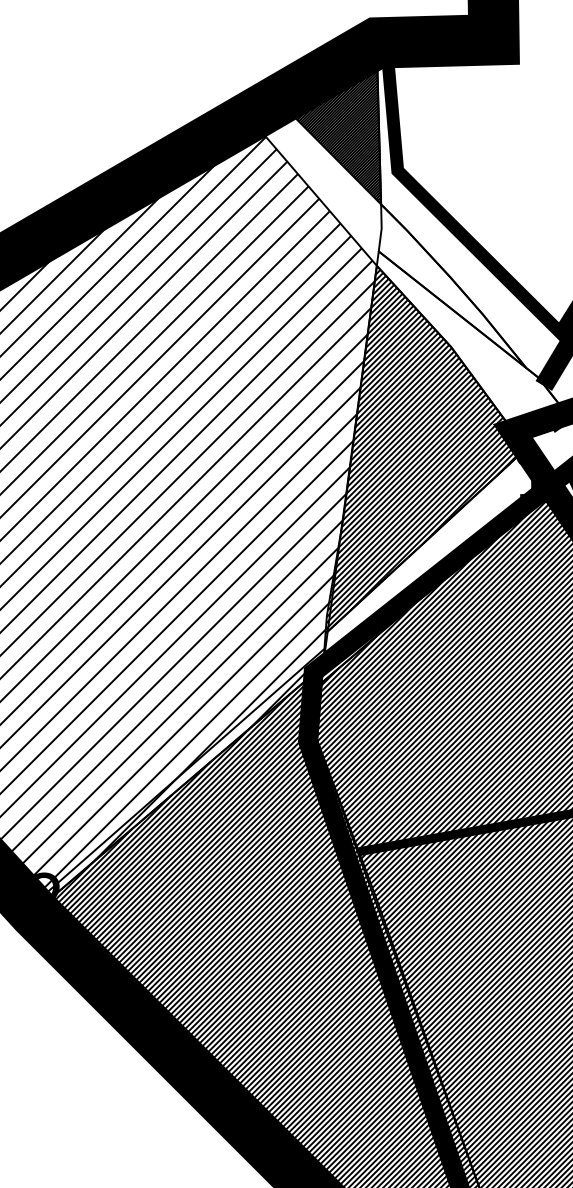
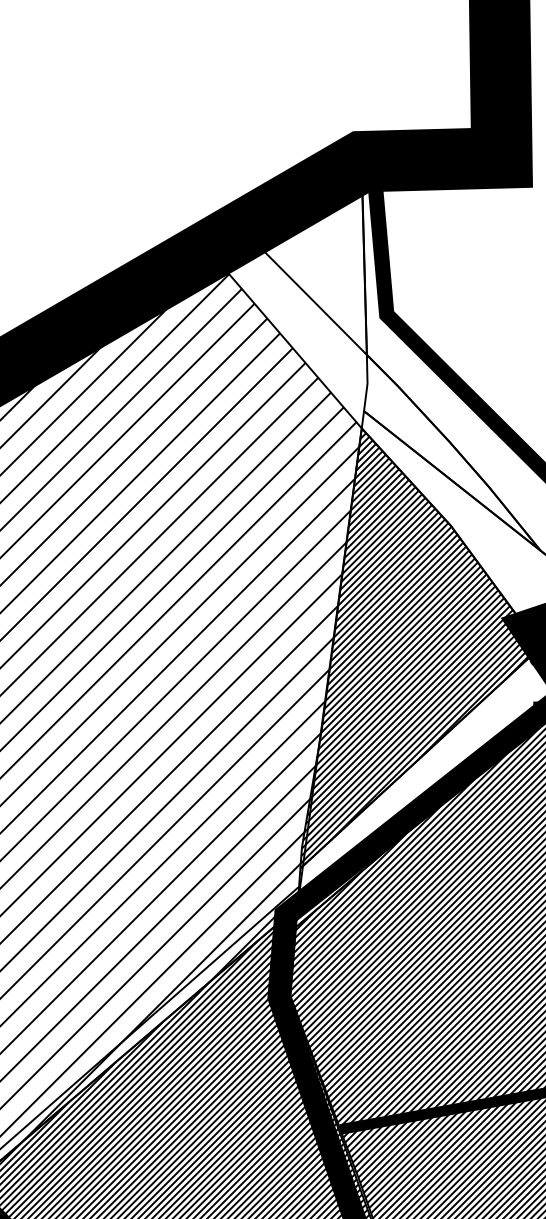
hatch: (385, 121) -> (372, 255), removed

